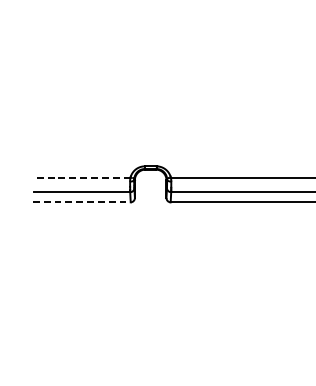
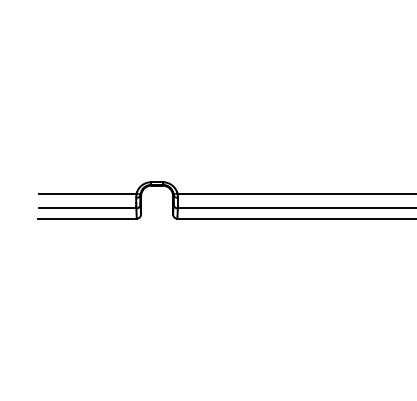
line: (82, 178) -> (87, 194), dashed -> solid
line: (82, 202) -> (87, 218), dashed -> solid

